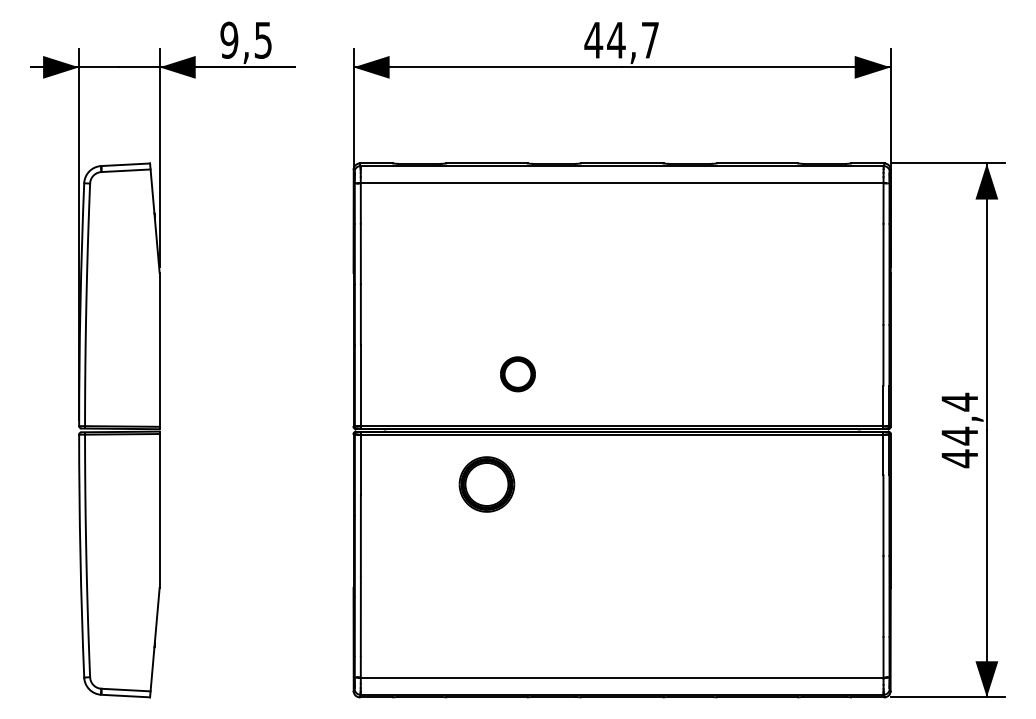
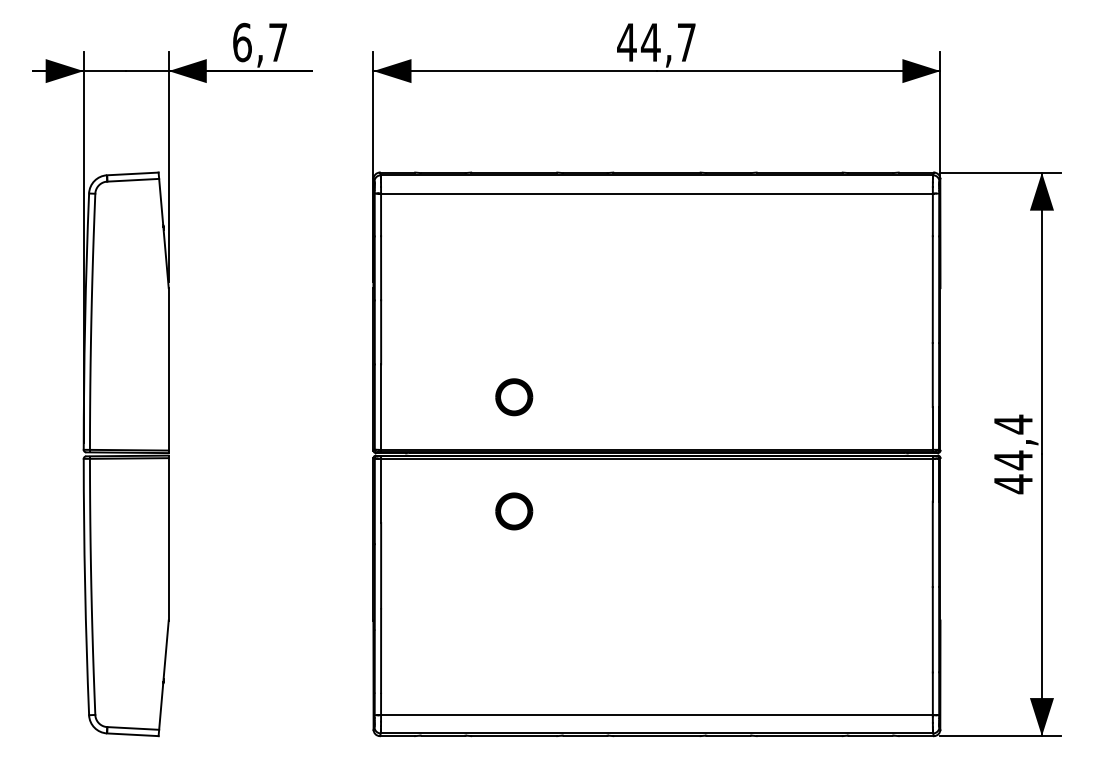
text: (245, 39) -> (259, 41), 9,5 -> 6,7
part: (517, 374) -> (513, 397), moved
part: (486, 484) -> (513, 511), size x0.62

